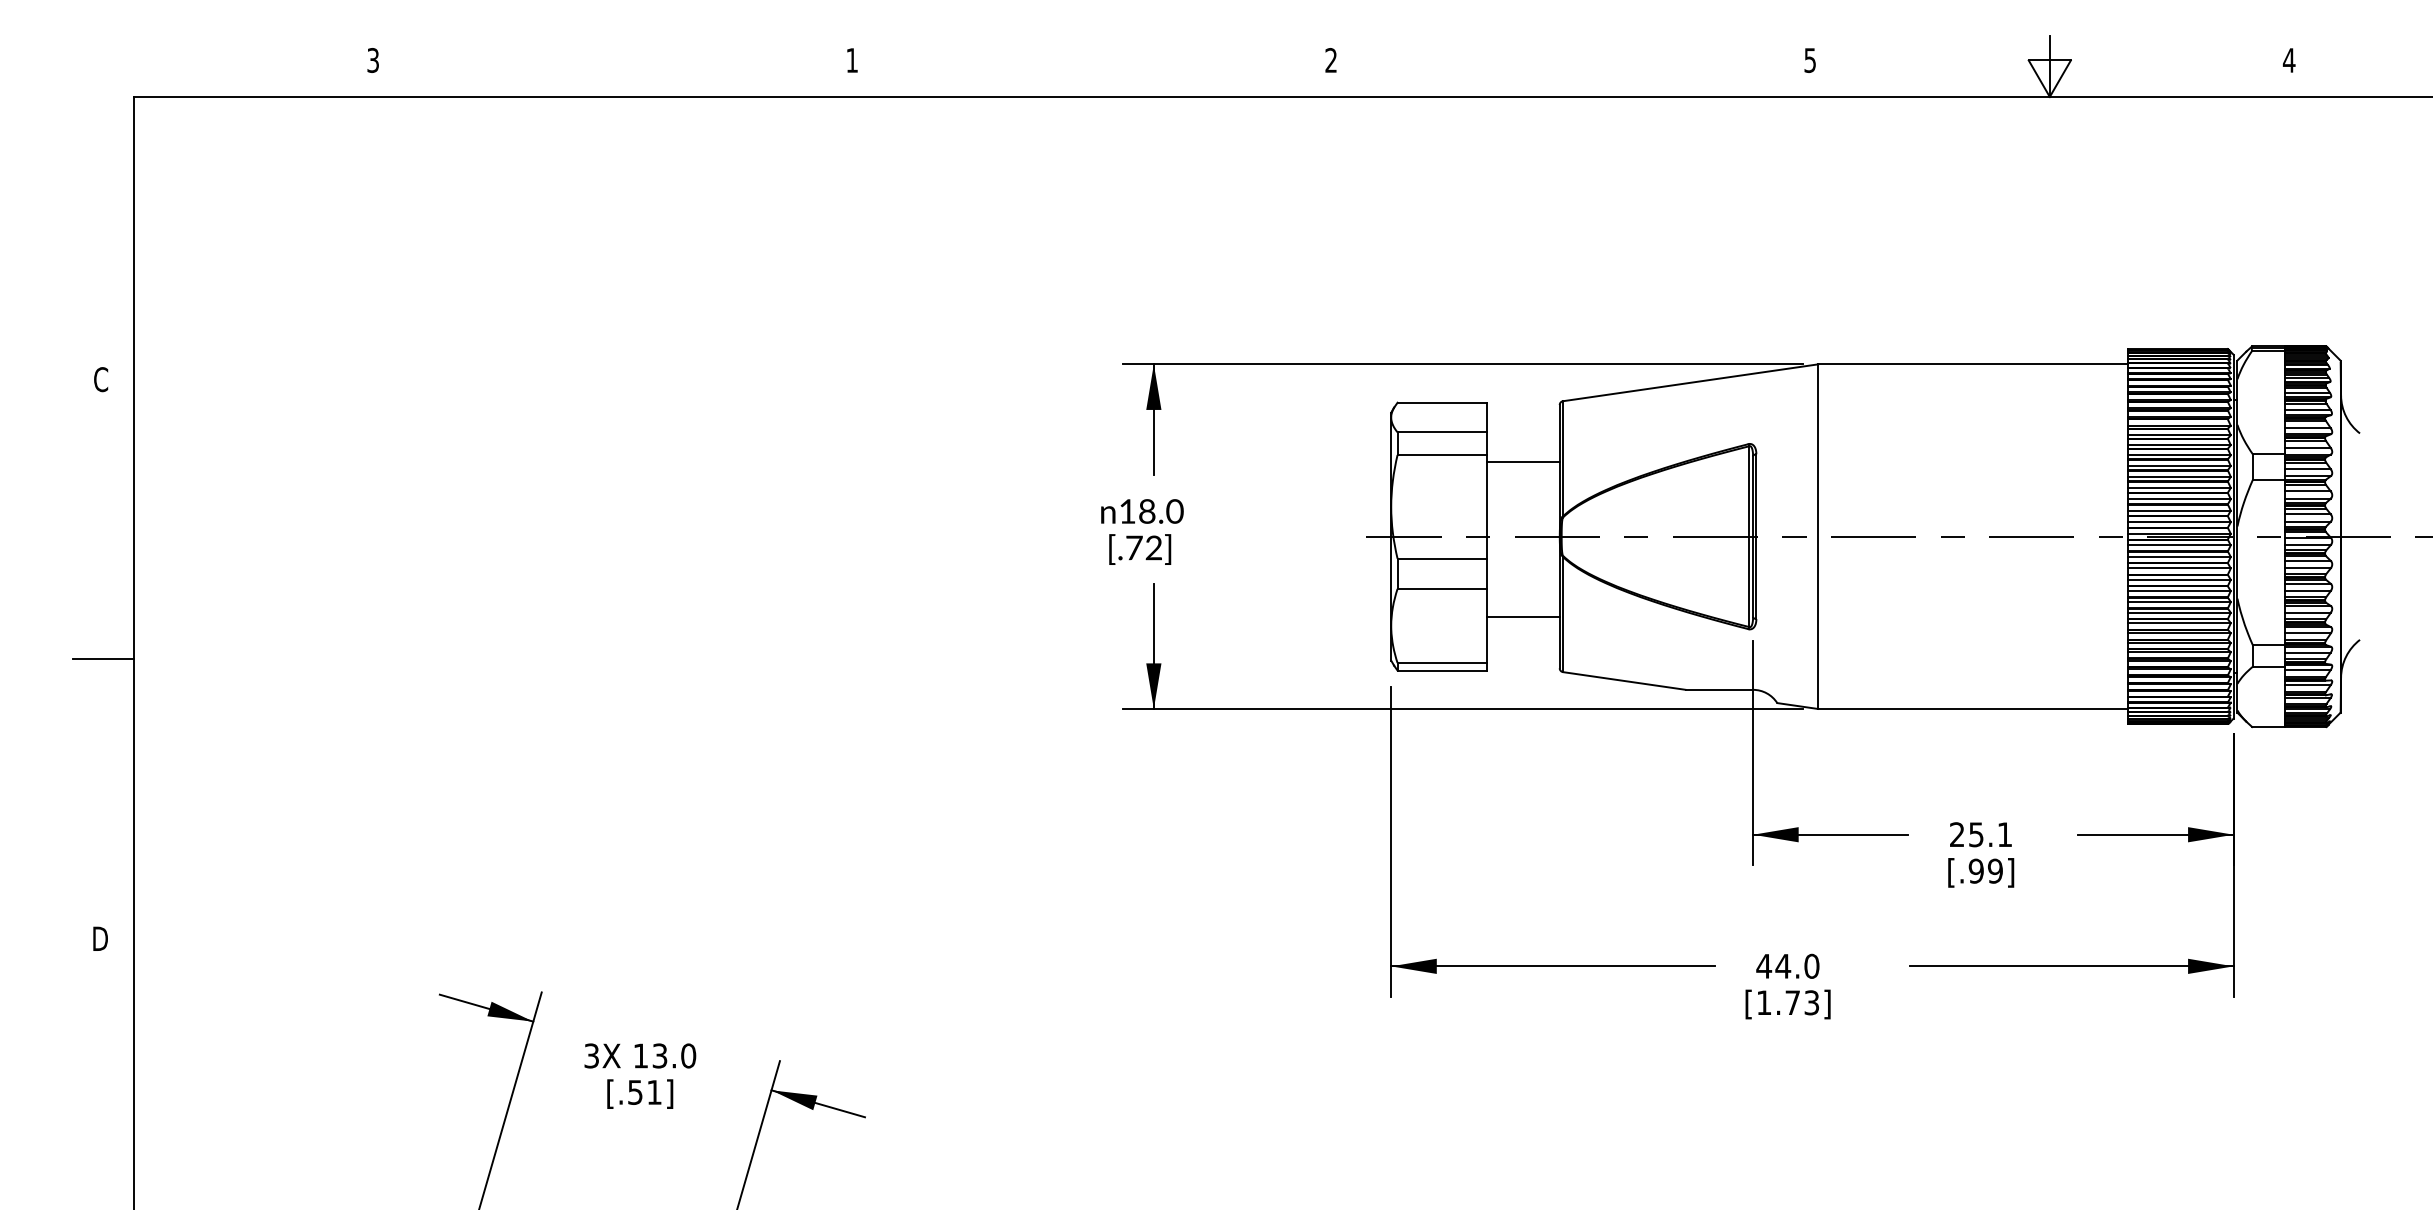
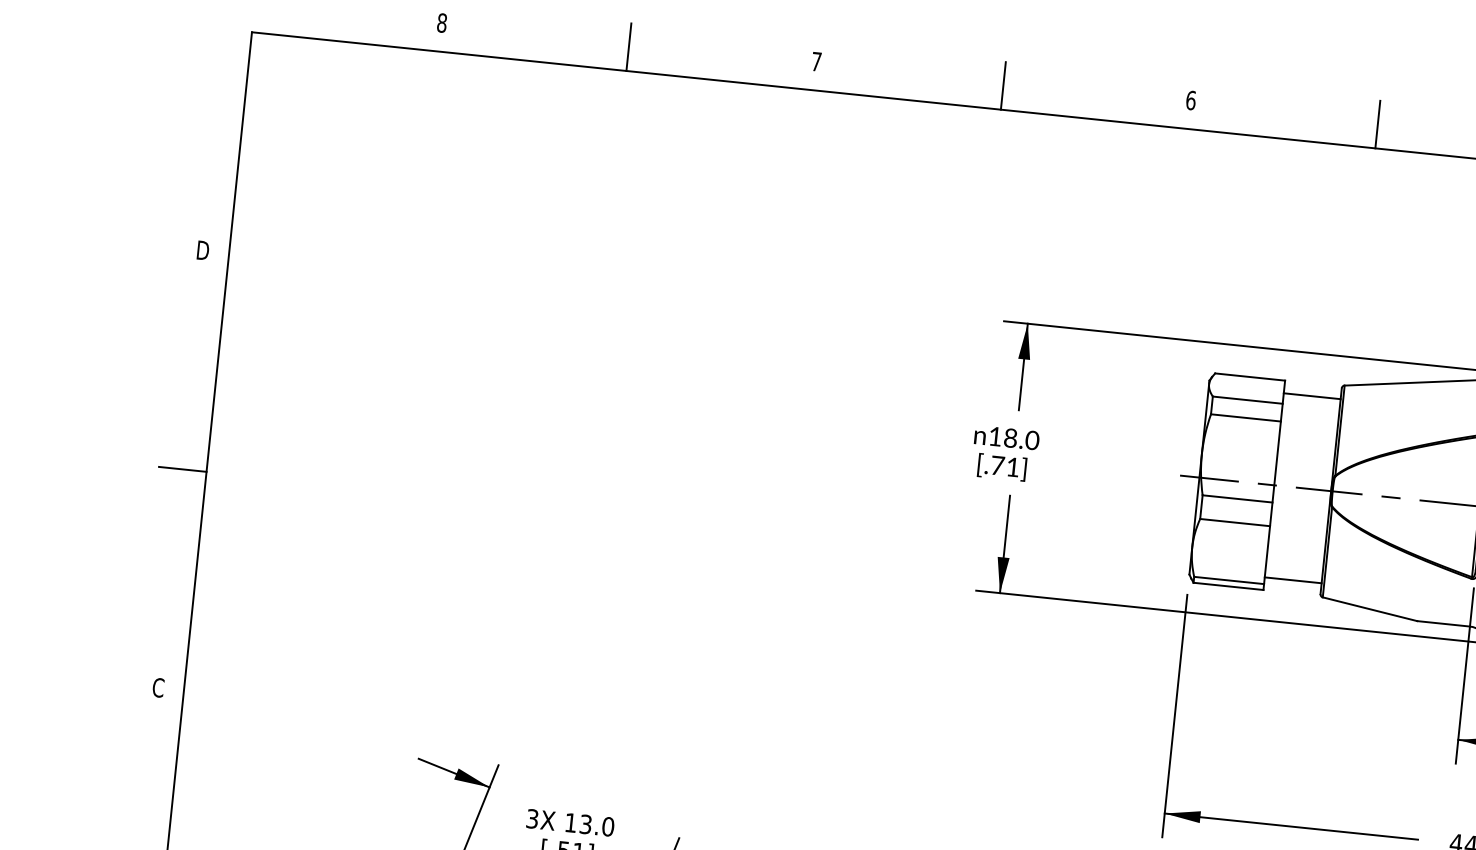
text: (373, 60) -> (442, 23), 3 -> 8
text: (851, 60) -> (816, 61), 1 -> 7
text: (1331, 60) -> (1191, 100), 2 -> 6
line: (612, 66) -> (628, 47), added
line: (1091, 66) -> (1003, 85), added
line: (1570, 66) -> (1377, 124), added
text: (100, 379) -> (203, 250), C -> D
line: (1522, 461) -> (1311, 395), moved
text: (1153, 547) -> (1012, 466), [.72] -> [.71]
line: (1522, 617) -> (1292, 580), moved
text: (100, 938) -> (157, 687), D -> C

